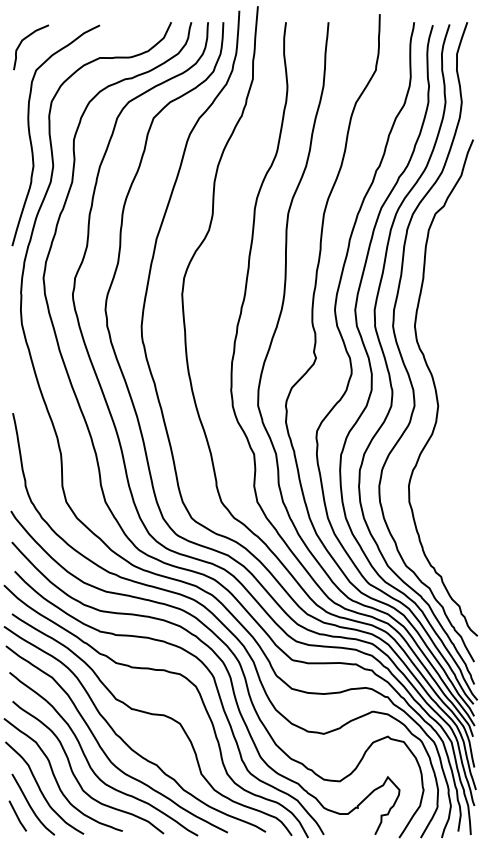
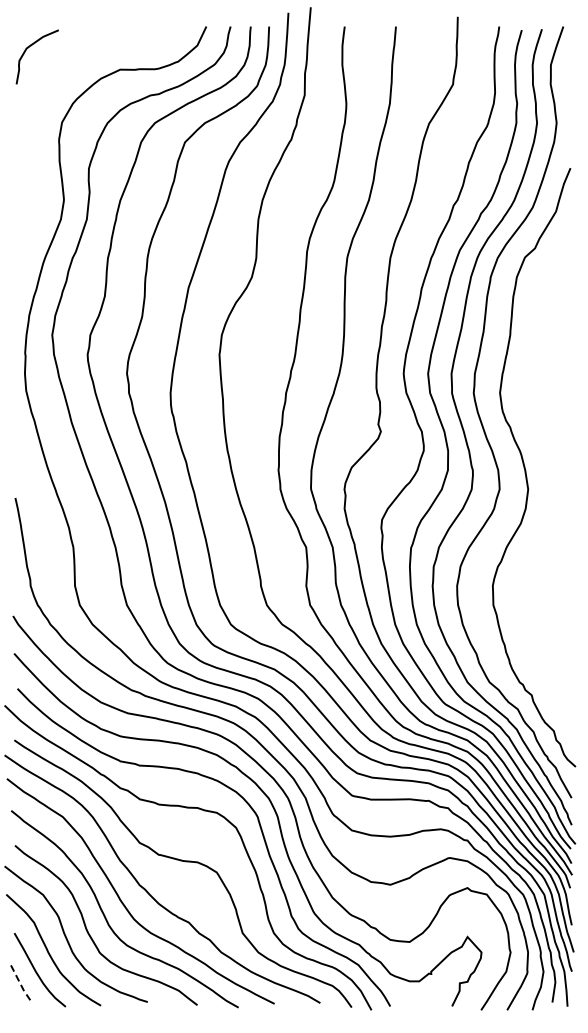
curve: (31, 138) -> (37, 166), removed
line: (17, 816) -> (20, 984), solid -> dashed

